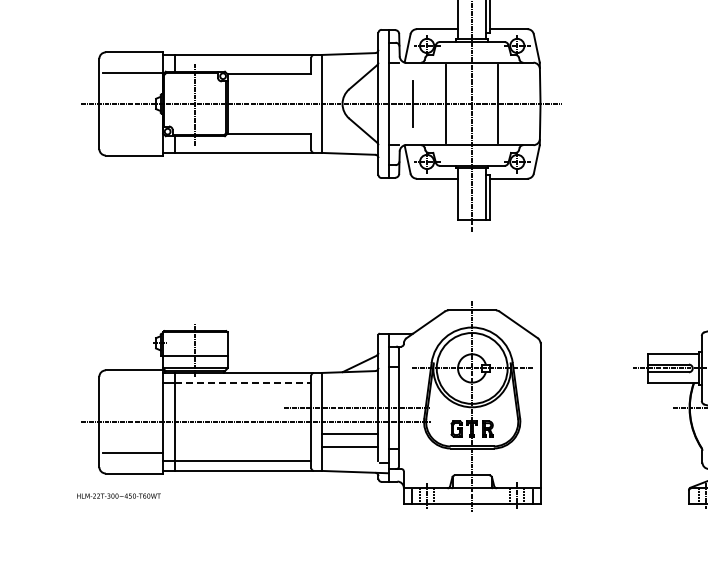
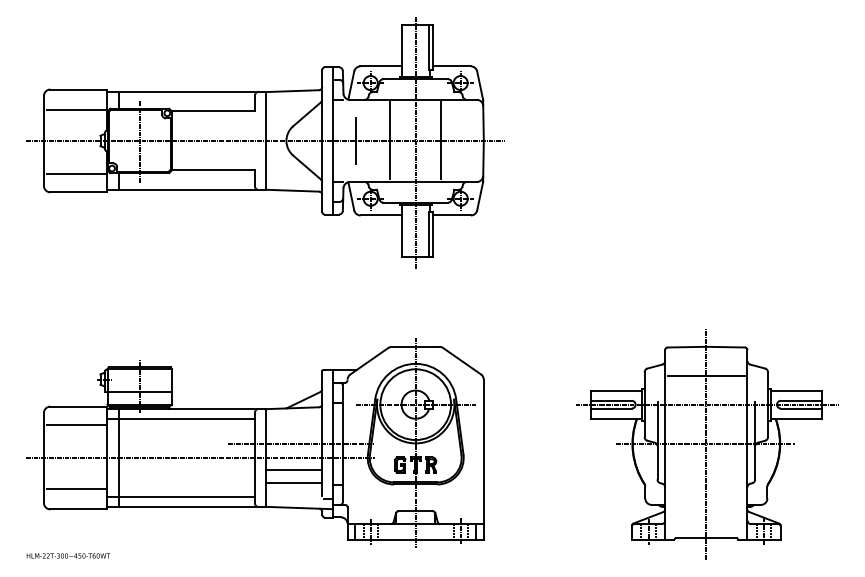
line: (131, 137) -> (76, 174), added
line: (243, 383) -> (187, 419), dashed -> solid
line: (131, 388) -> (76, 424), added
text: (118, 495) -> (68, 555), moved

